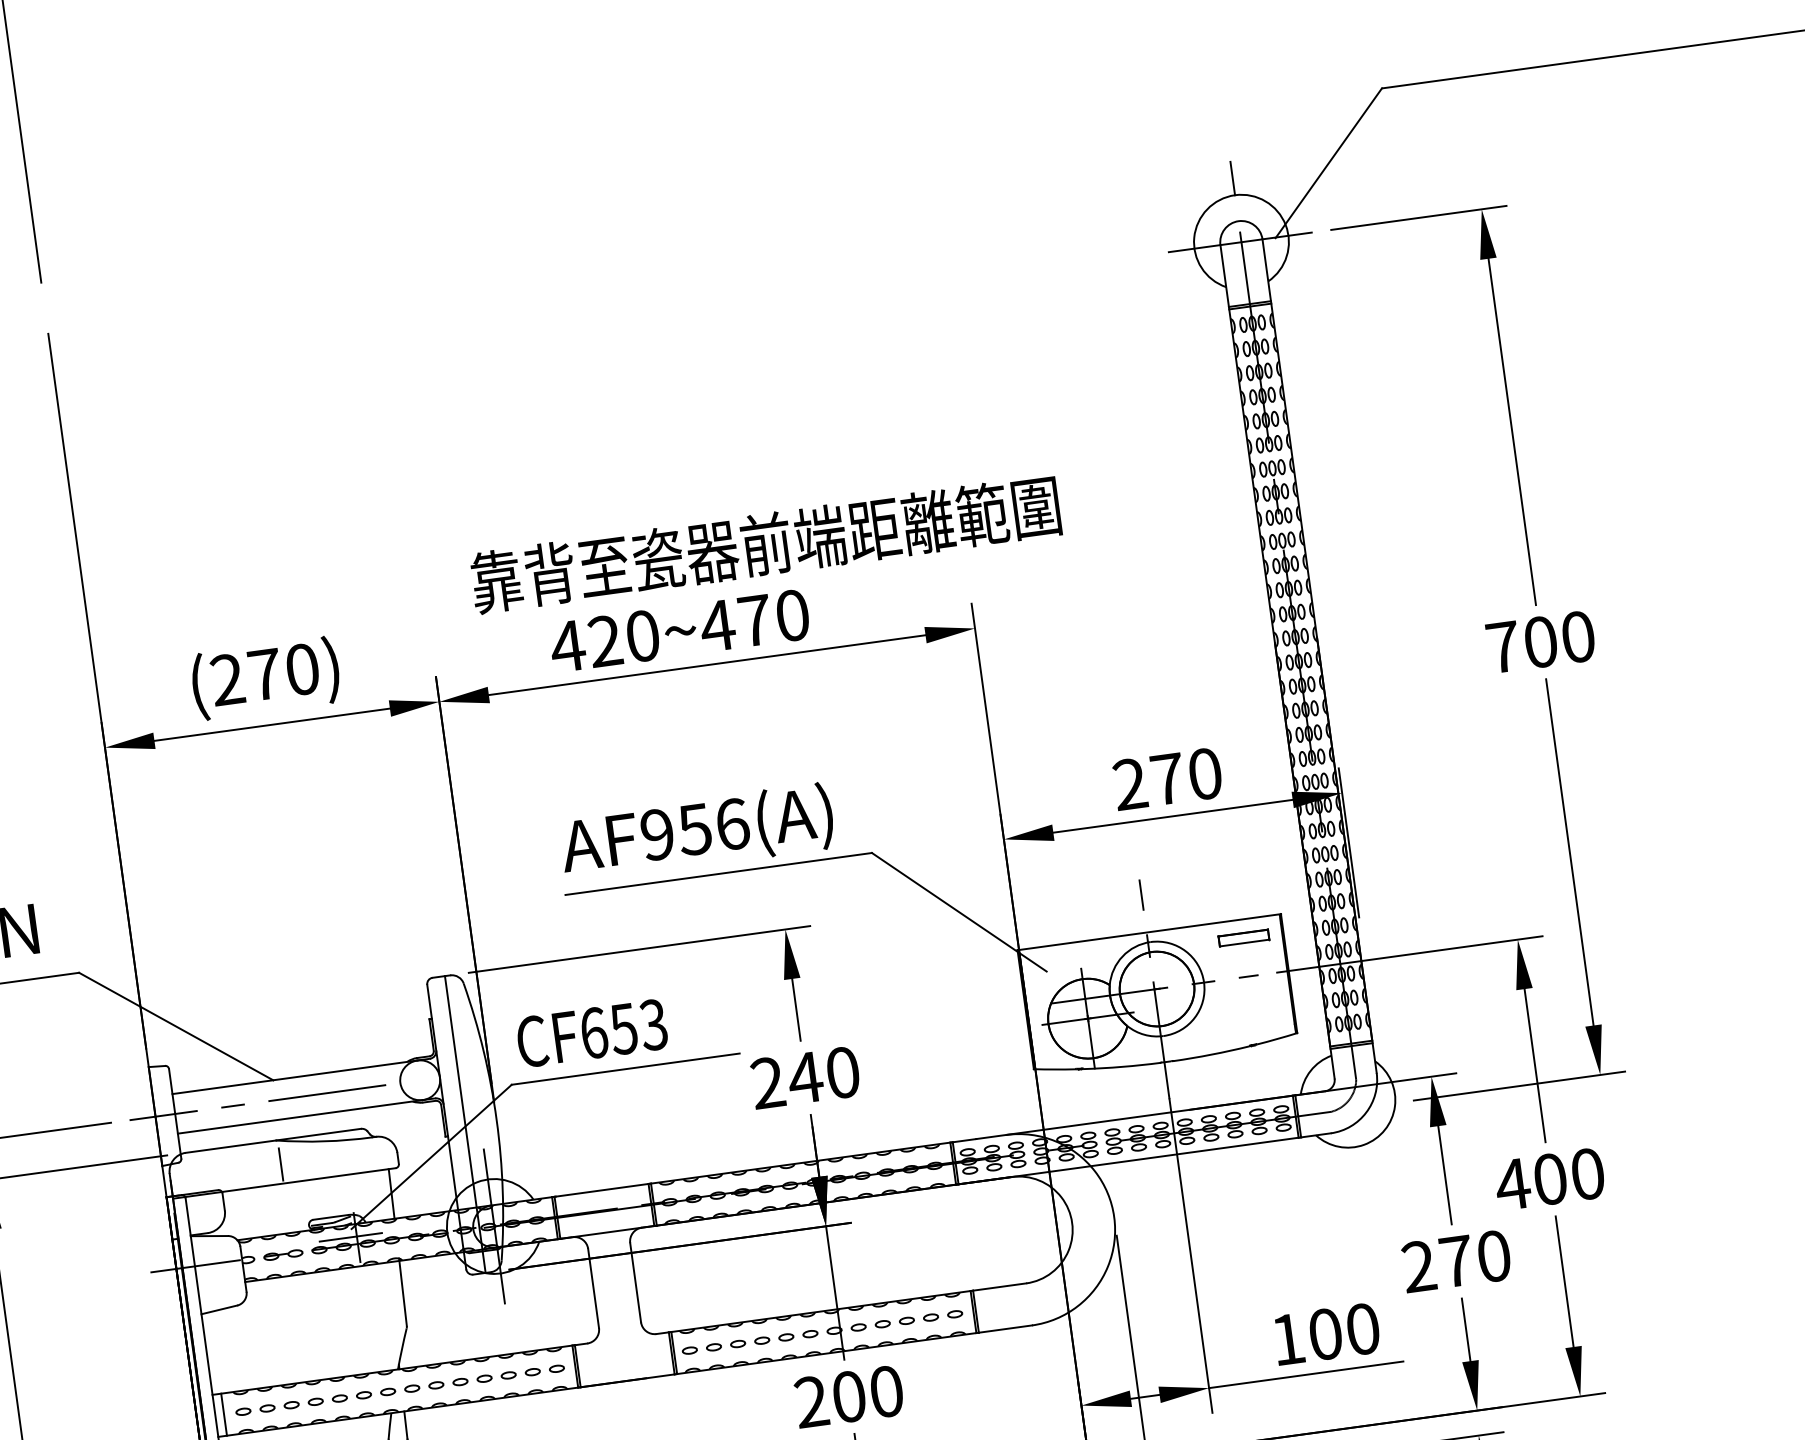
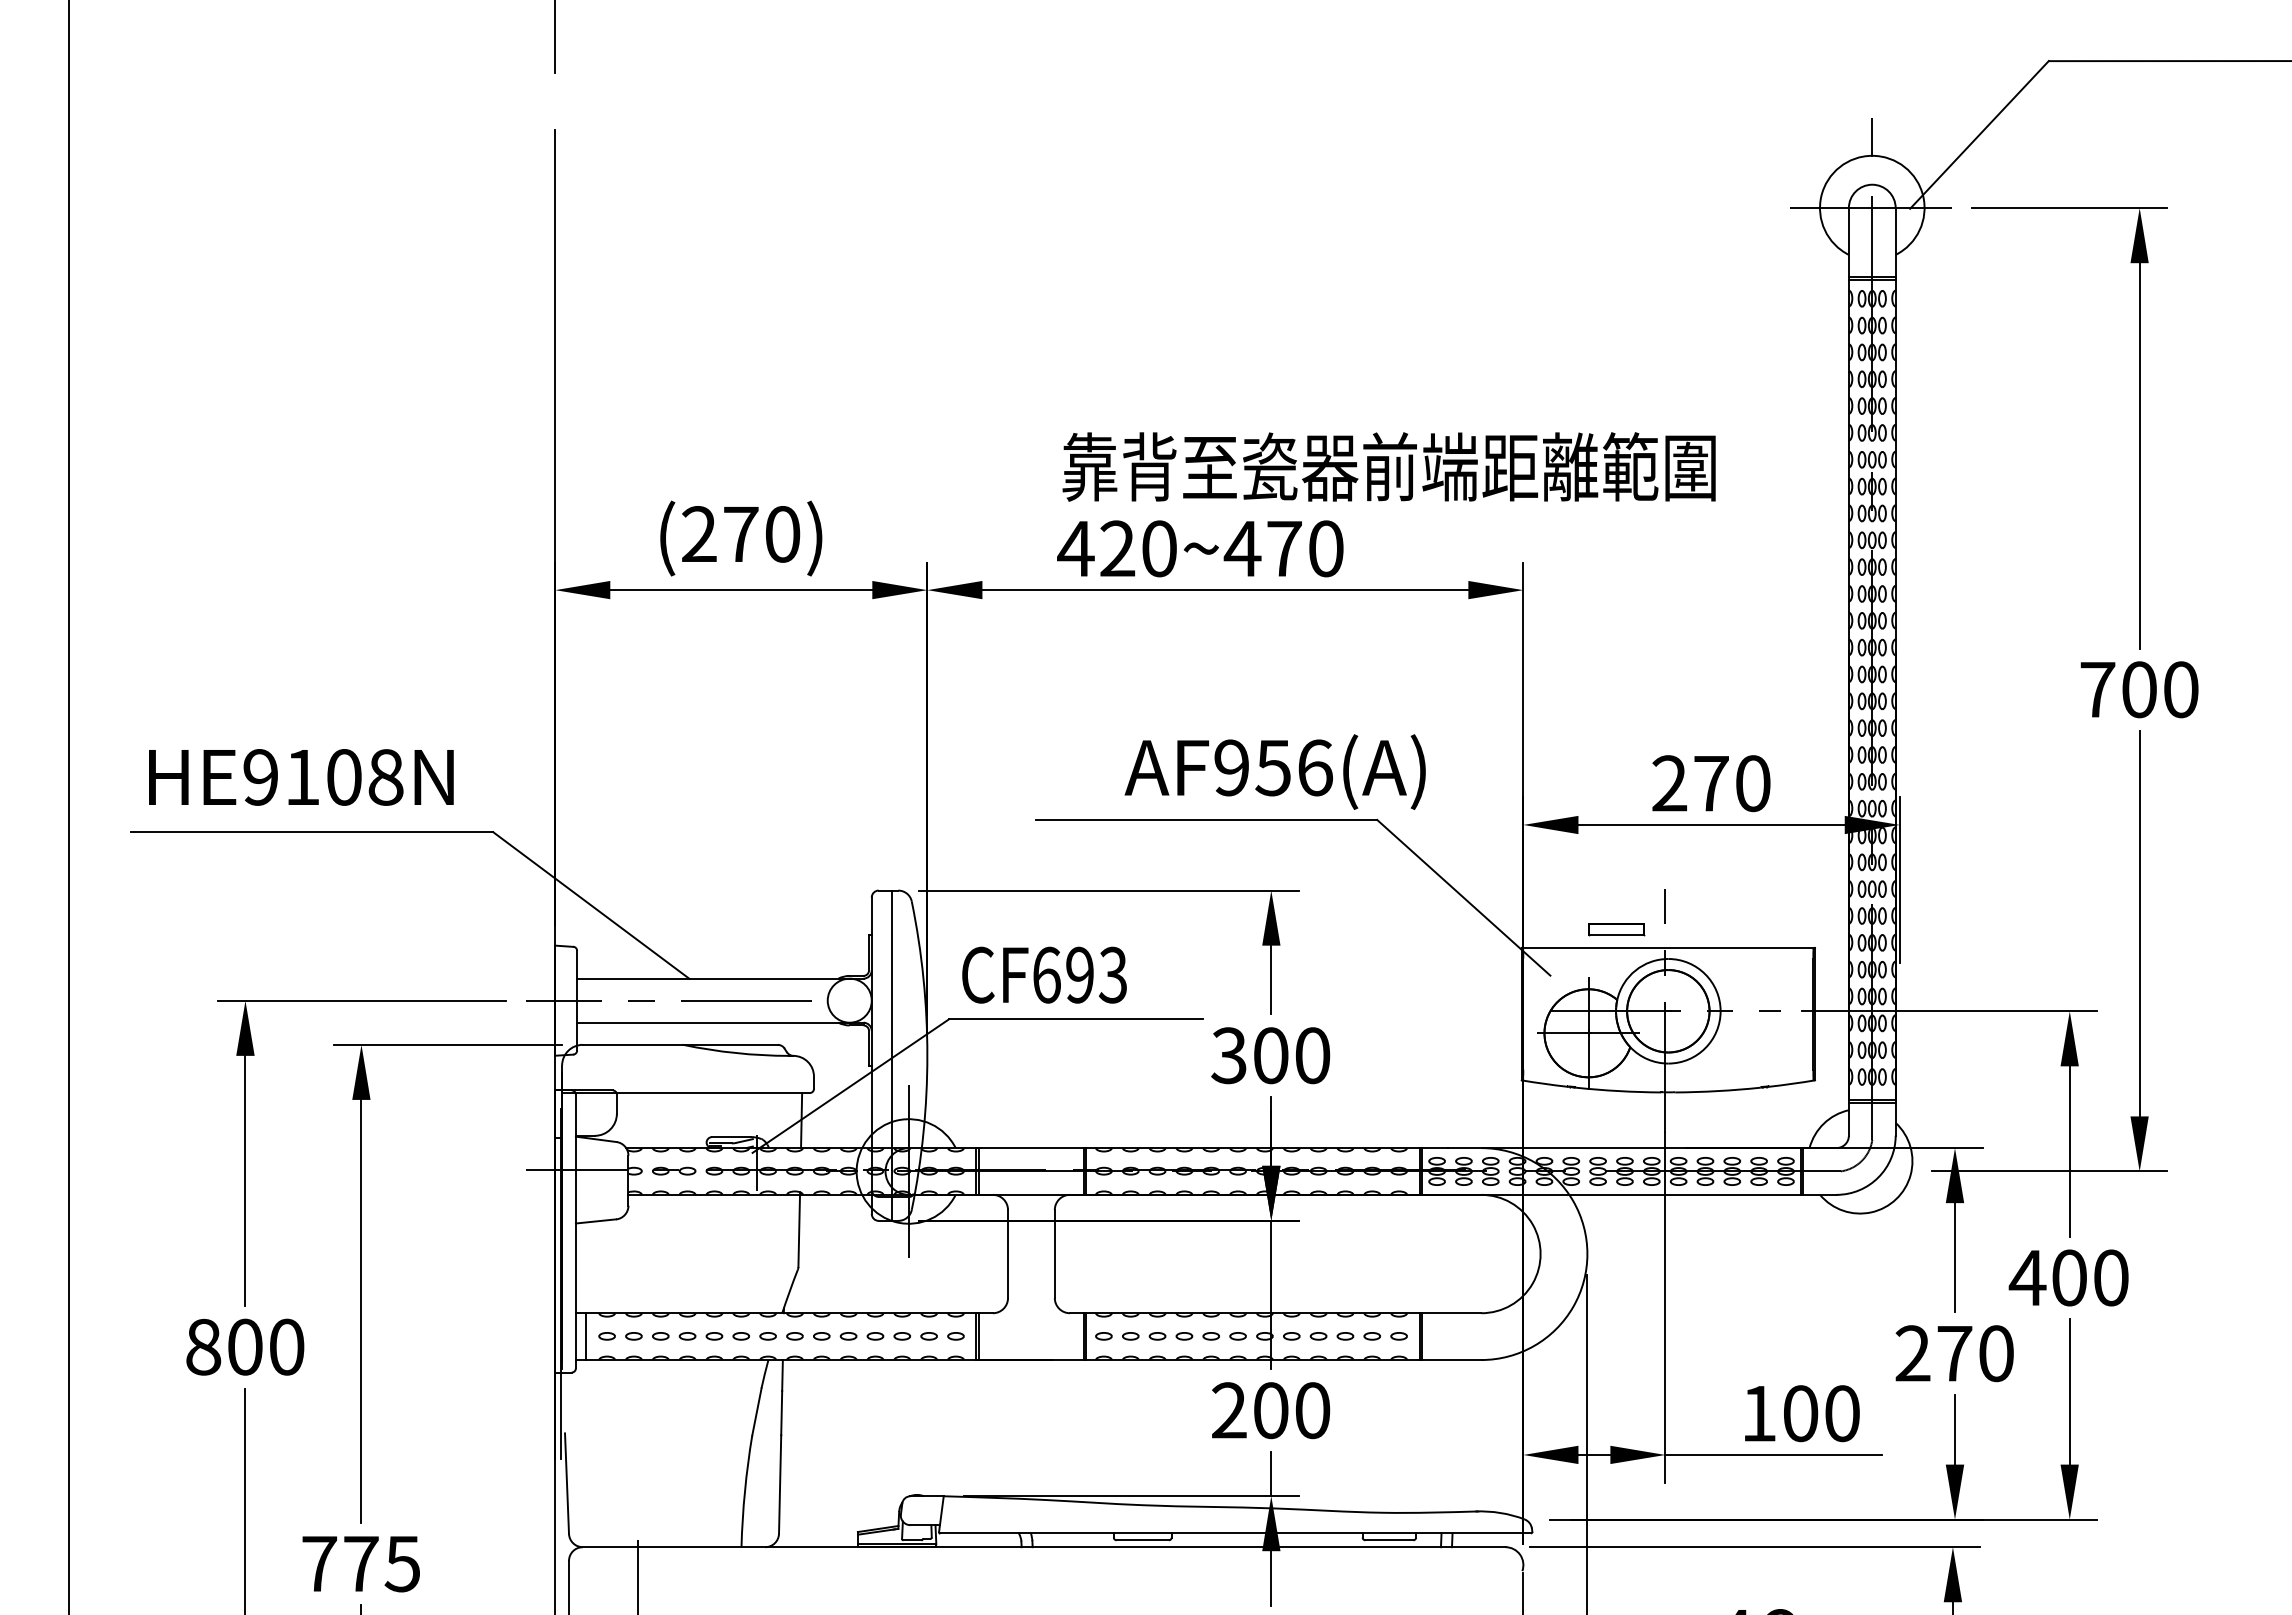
text: (764, 544) -> (1388, 466), moved
text: (696, 832) -> (1274, 771), moved
part: (1243, 938) -> (1616, 929), moved
text: (623, 1028) -> (1079, 974), CF653 -> CF693
text: (787, 1080) -> (1250, 1055), 240 -> 300
line: (281, 1164) -> (685, 1071), removed
line: (350, 1237) -> (750, 1161), removed

